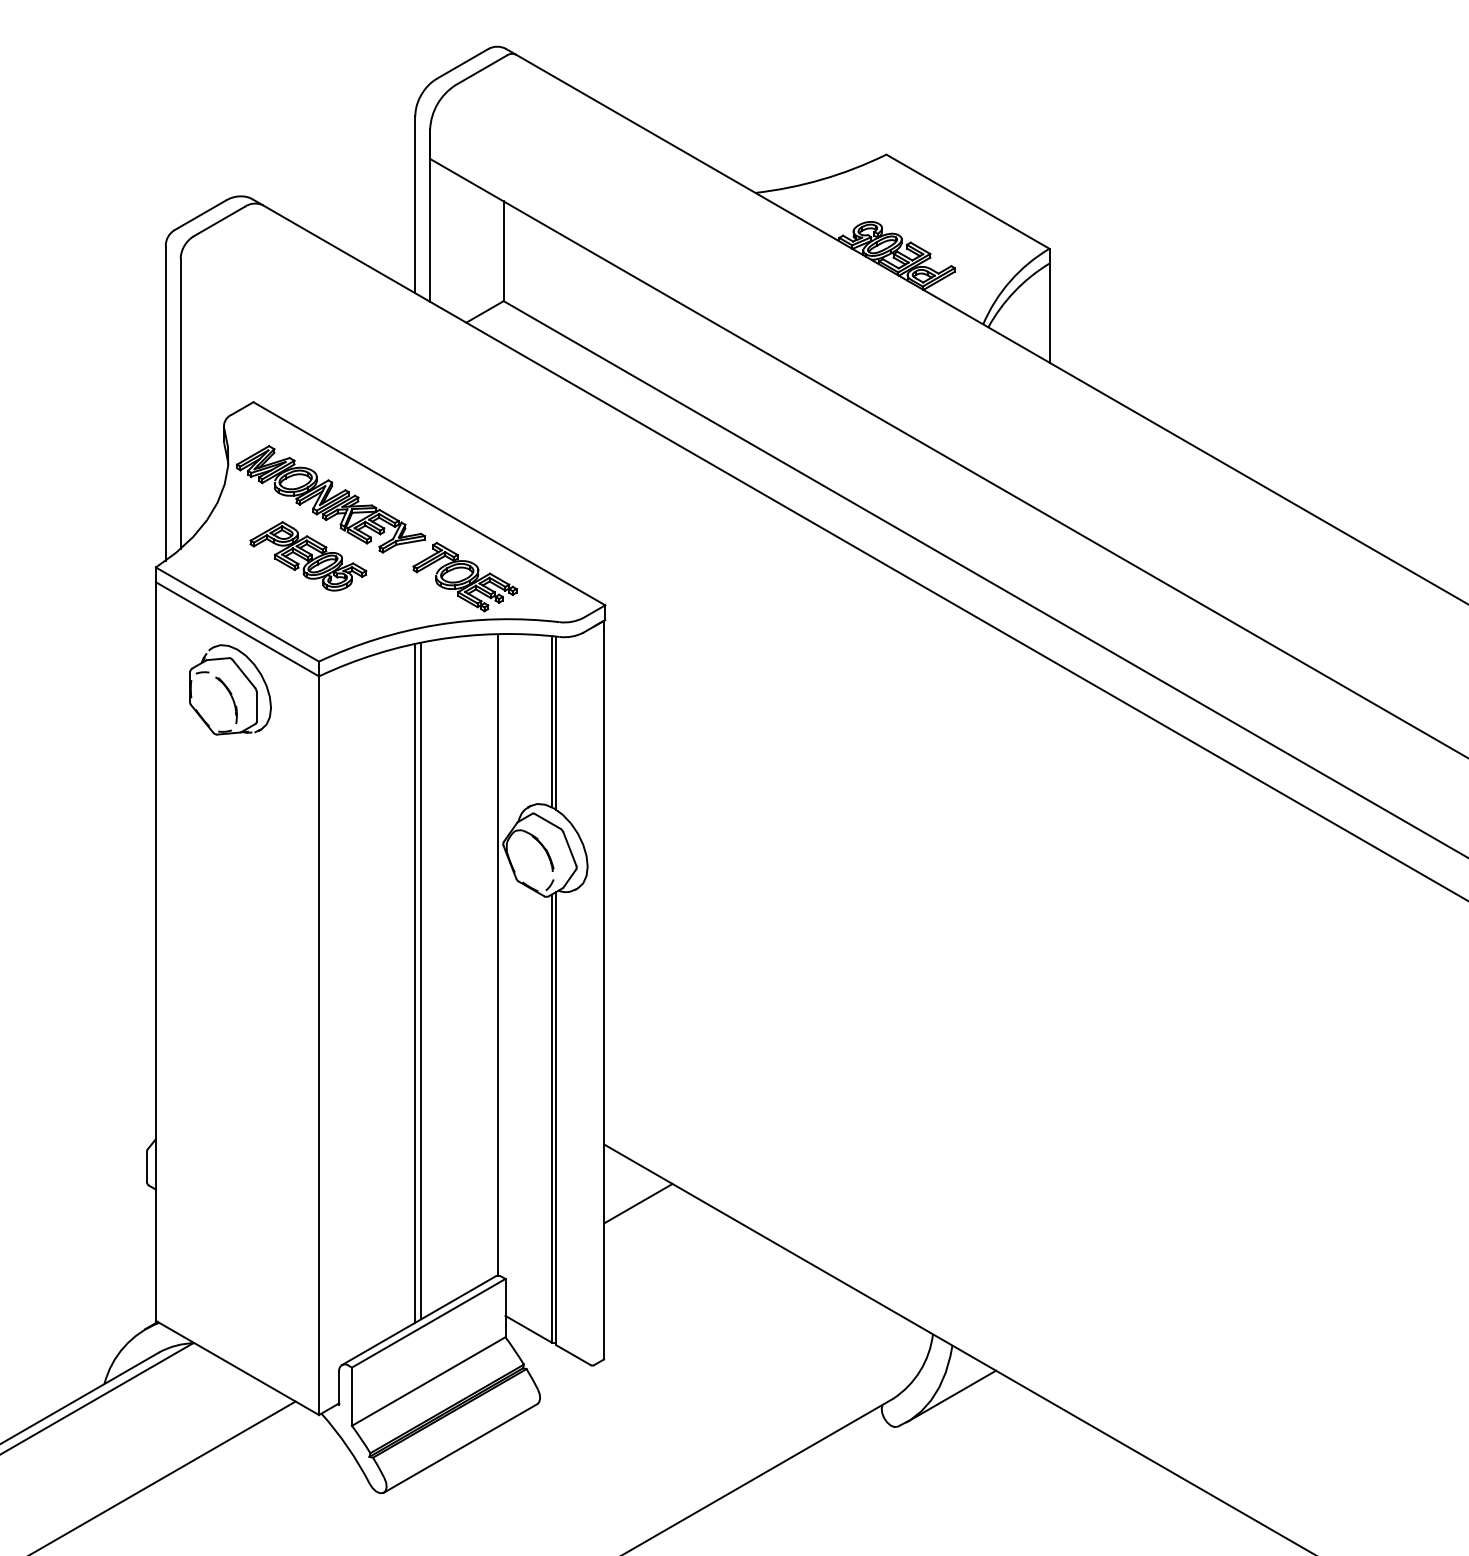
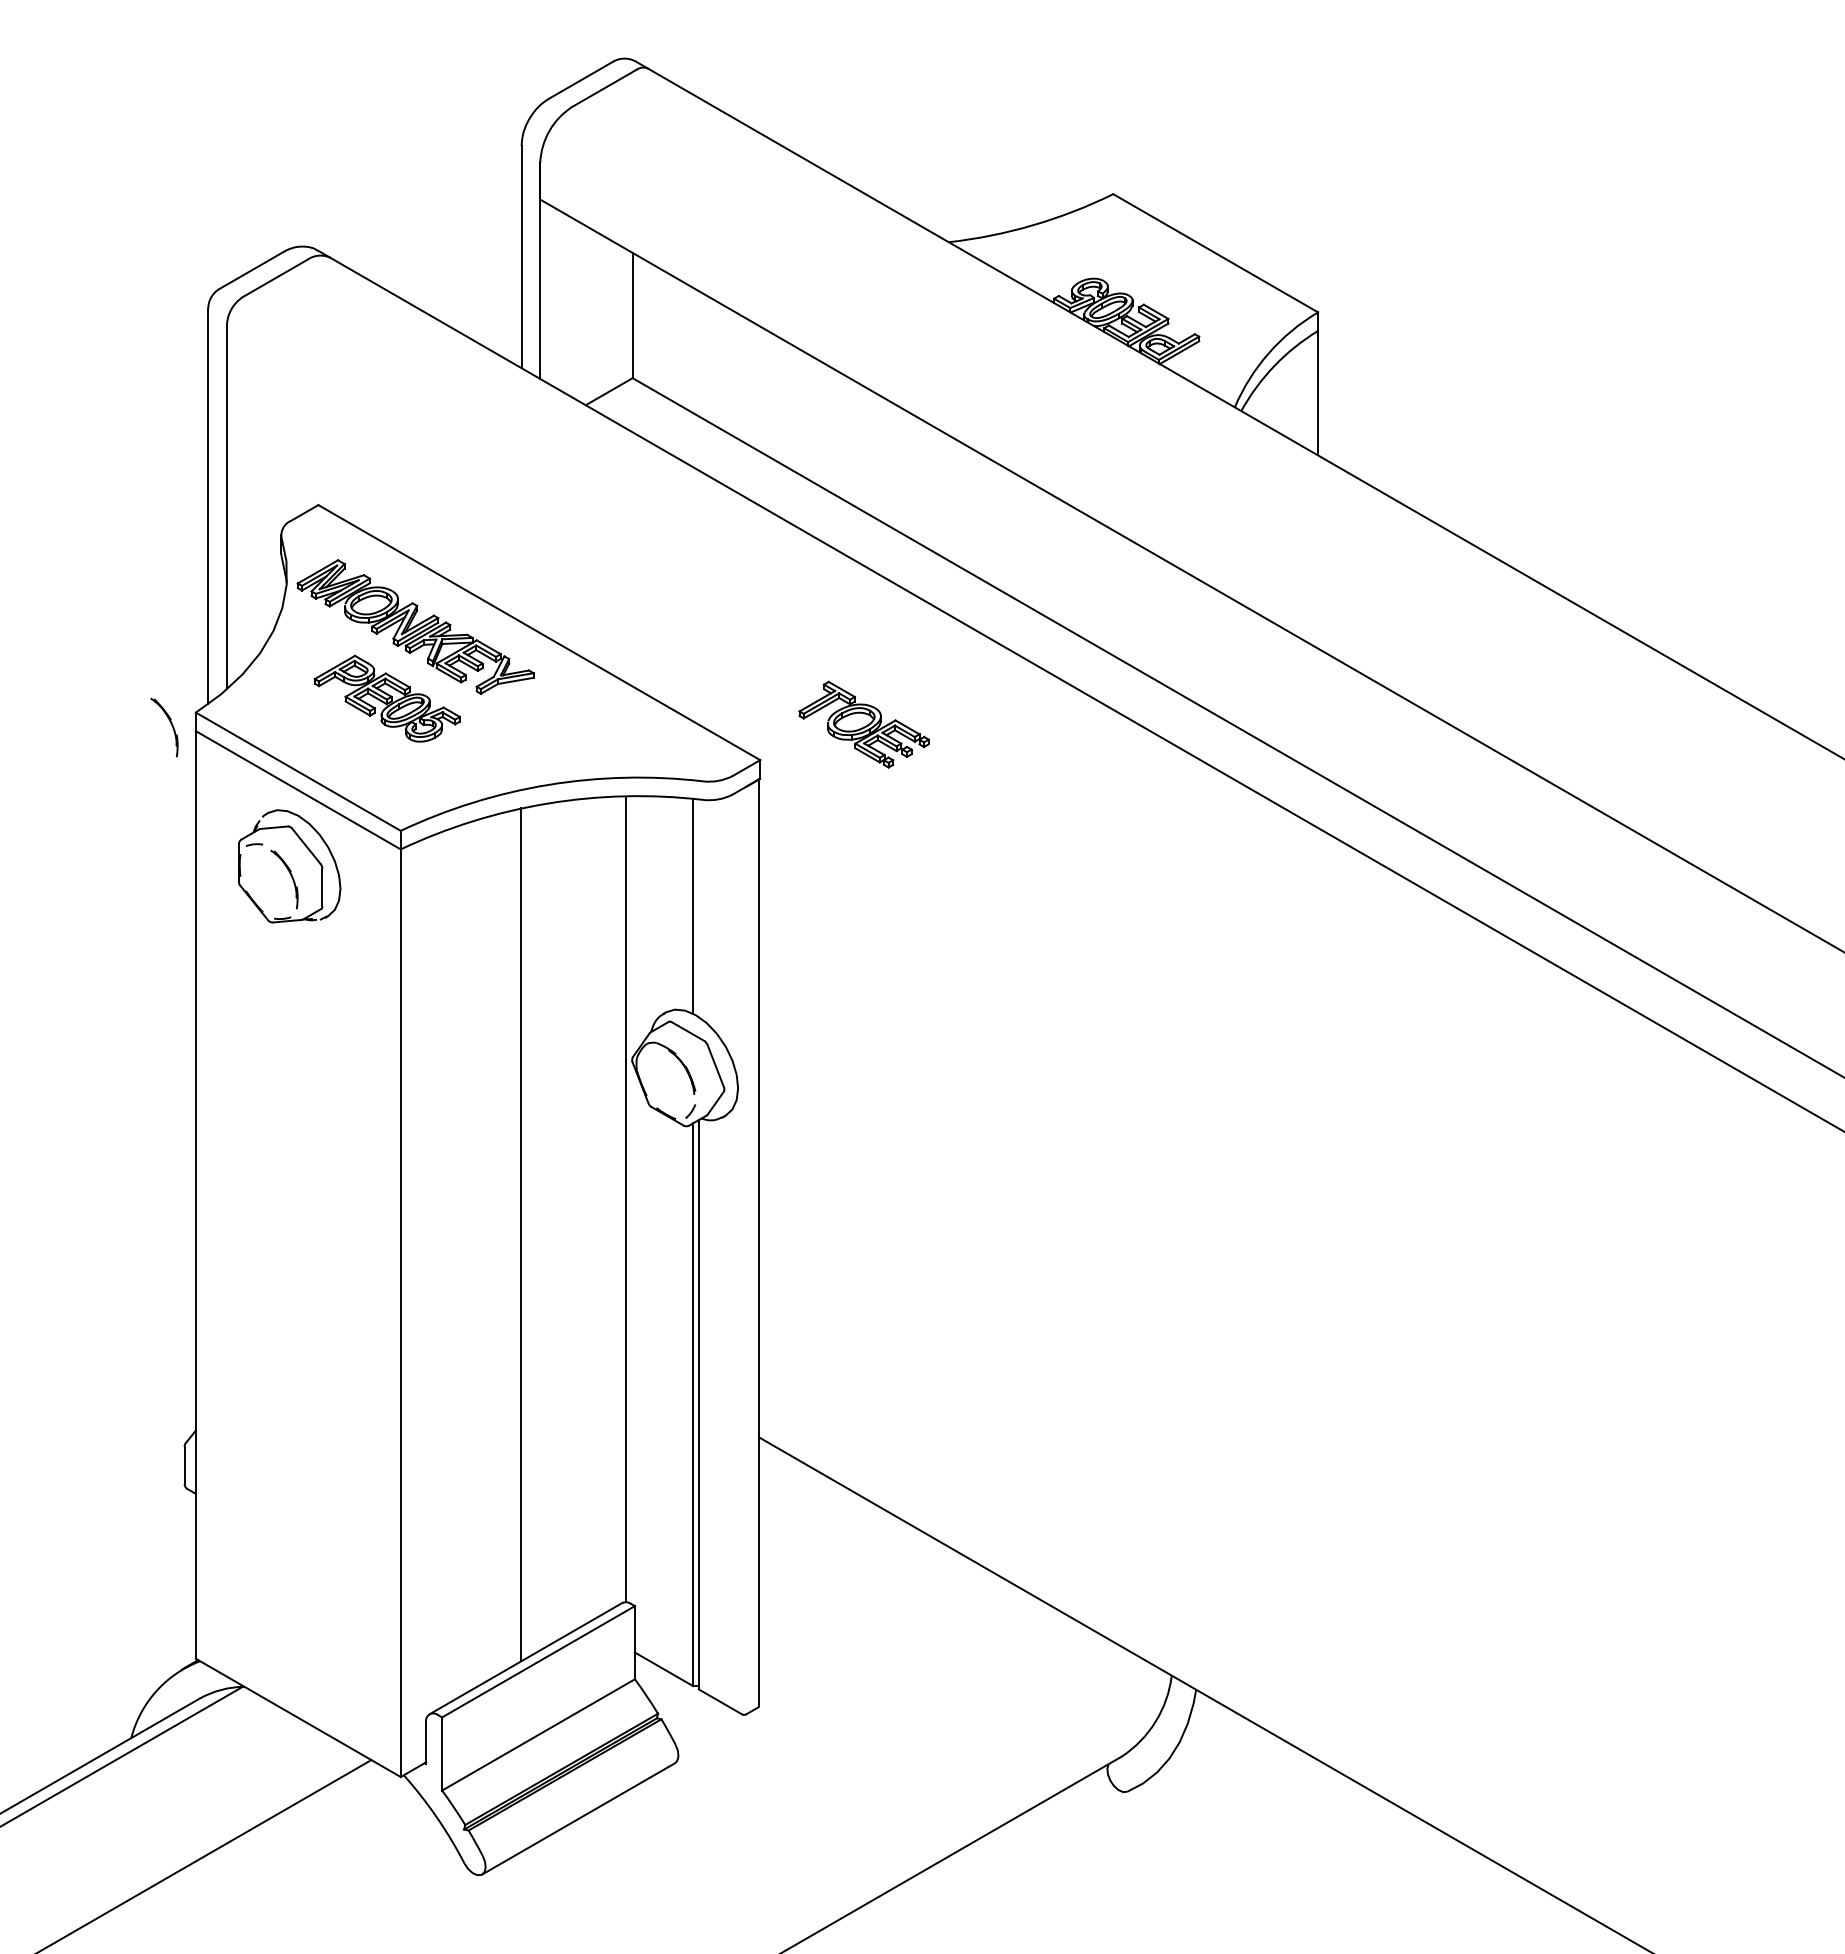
part: (464, 576) -> (863, 724), moved
part: (136, 578) -> (171, 726), added
line: (556, 723) -> (698, 908), removed
line: (421, 980) -> (529, 1231), removed
line: (638, 1203) -> (801, 1511), removed
line: (951, 1396) -> (1194, 1753), removed

